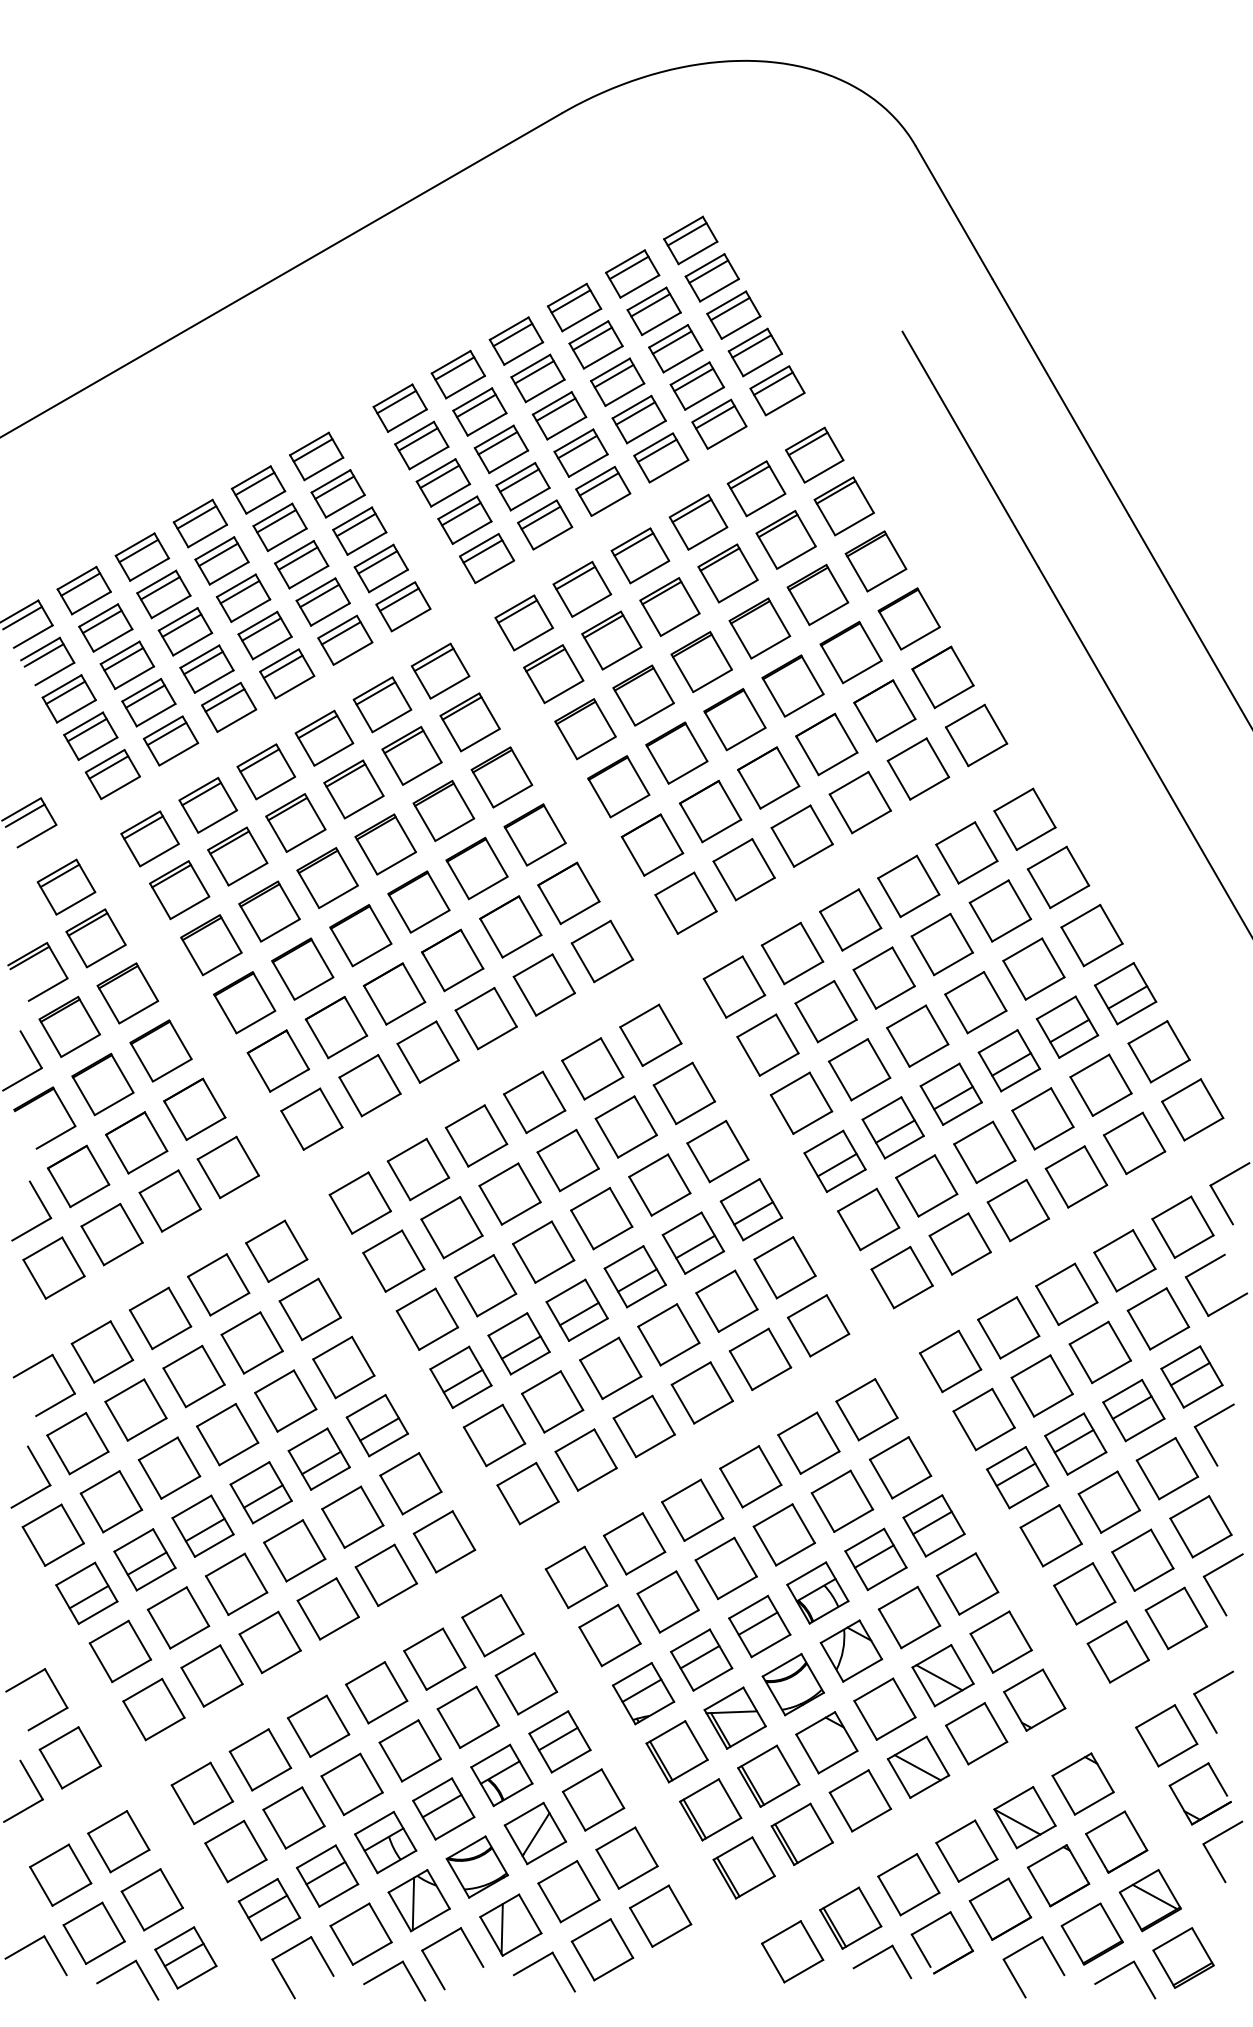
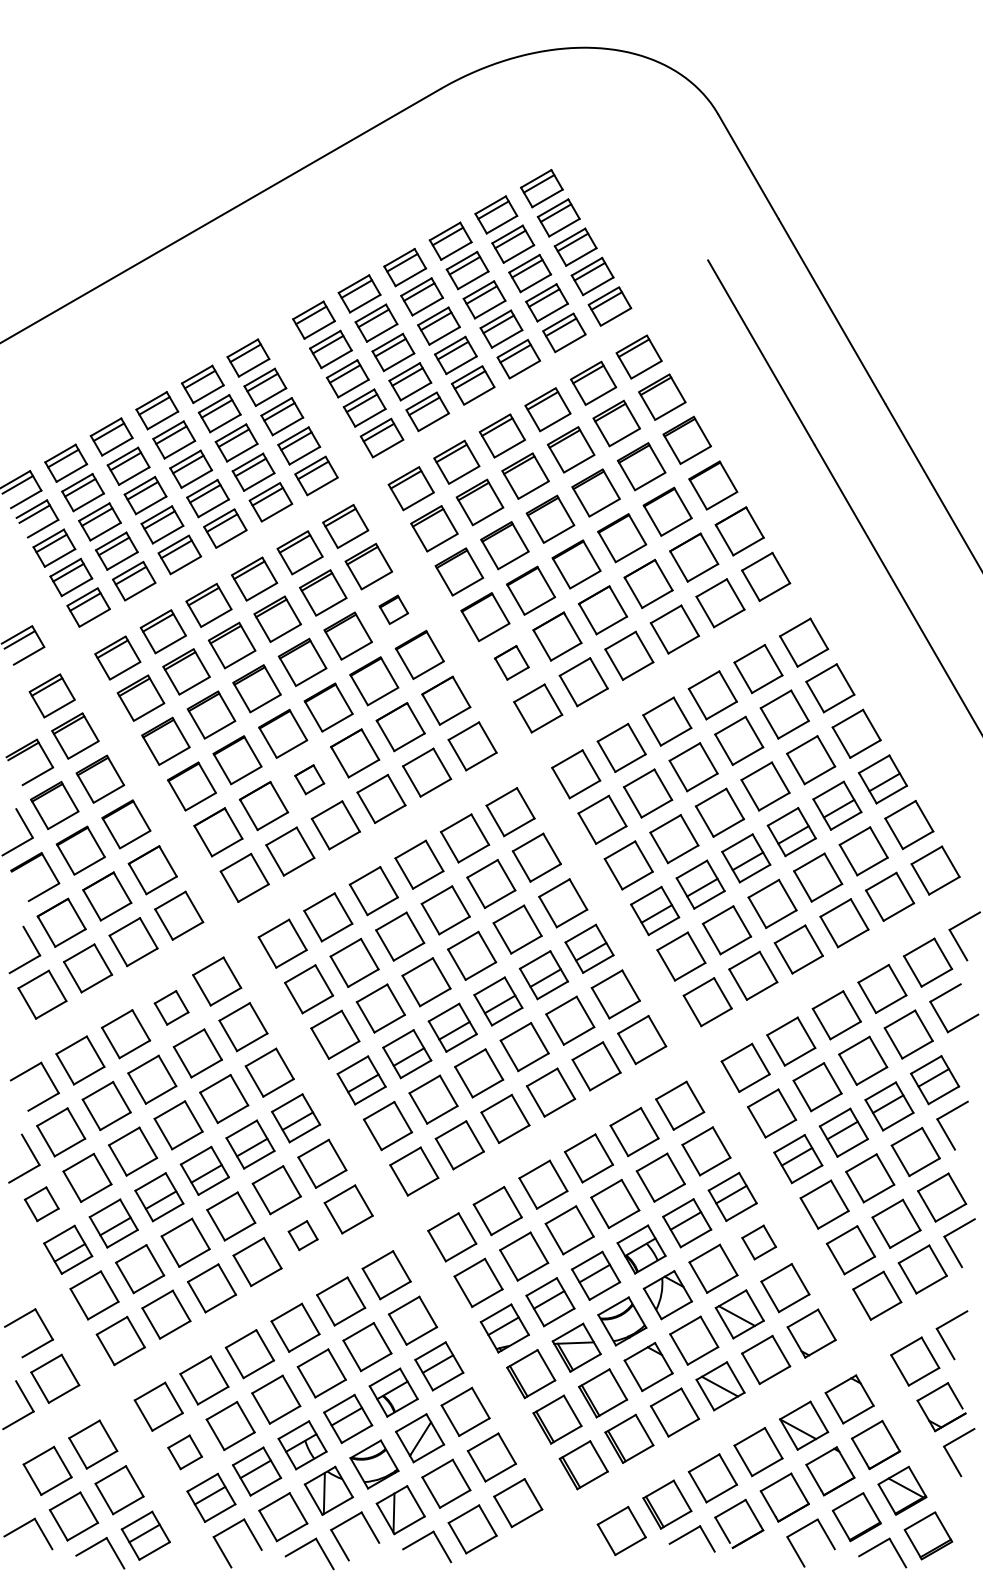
part: (501, 777) -> (393, 609), size x0.6
part: (652, 844) -> (511, 662), size x0.7
part: (394, 993) -> (309, 779), size x0.6
part: (218, 1284) -> (171, 1007), size x0.7
part: (52, 1534) -> (41, 1203), size x0.7
part: (386, 1574) -> (303, 1235), size x0.6
part: (967, 1583) -> (758, 1242), size x0.7
part: (235, 1851) -> (184, 1452), size x0.7

